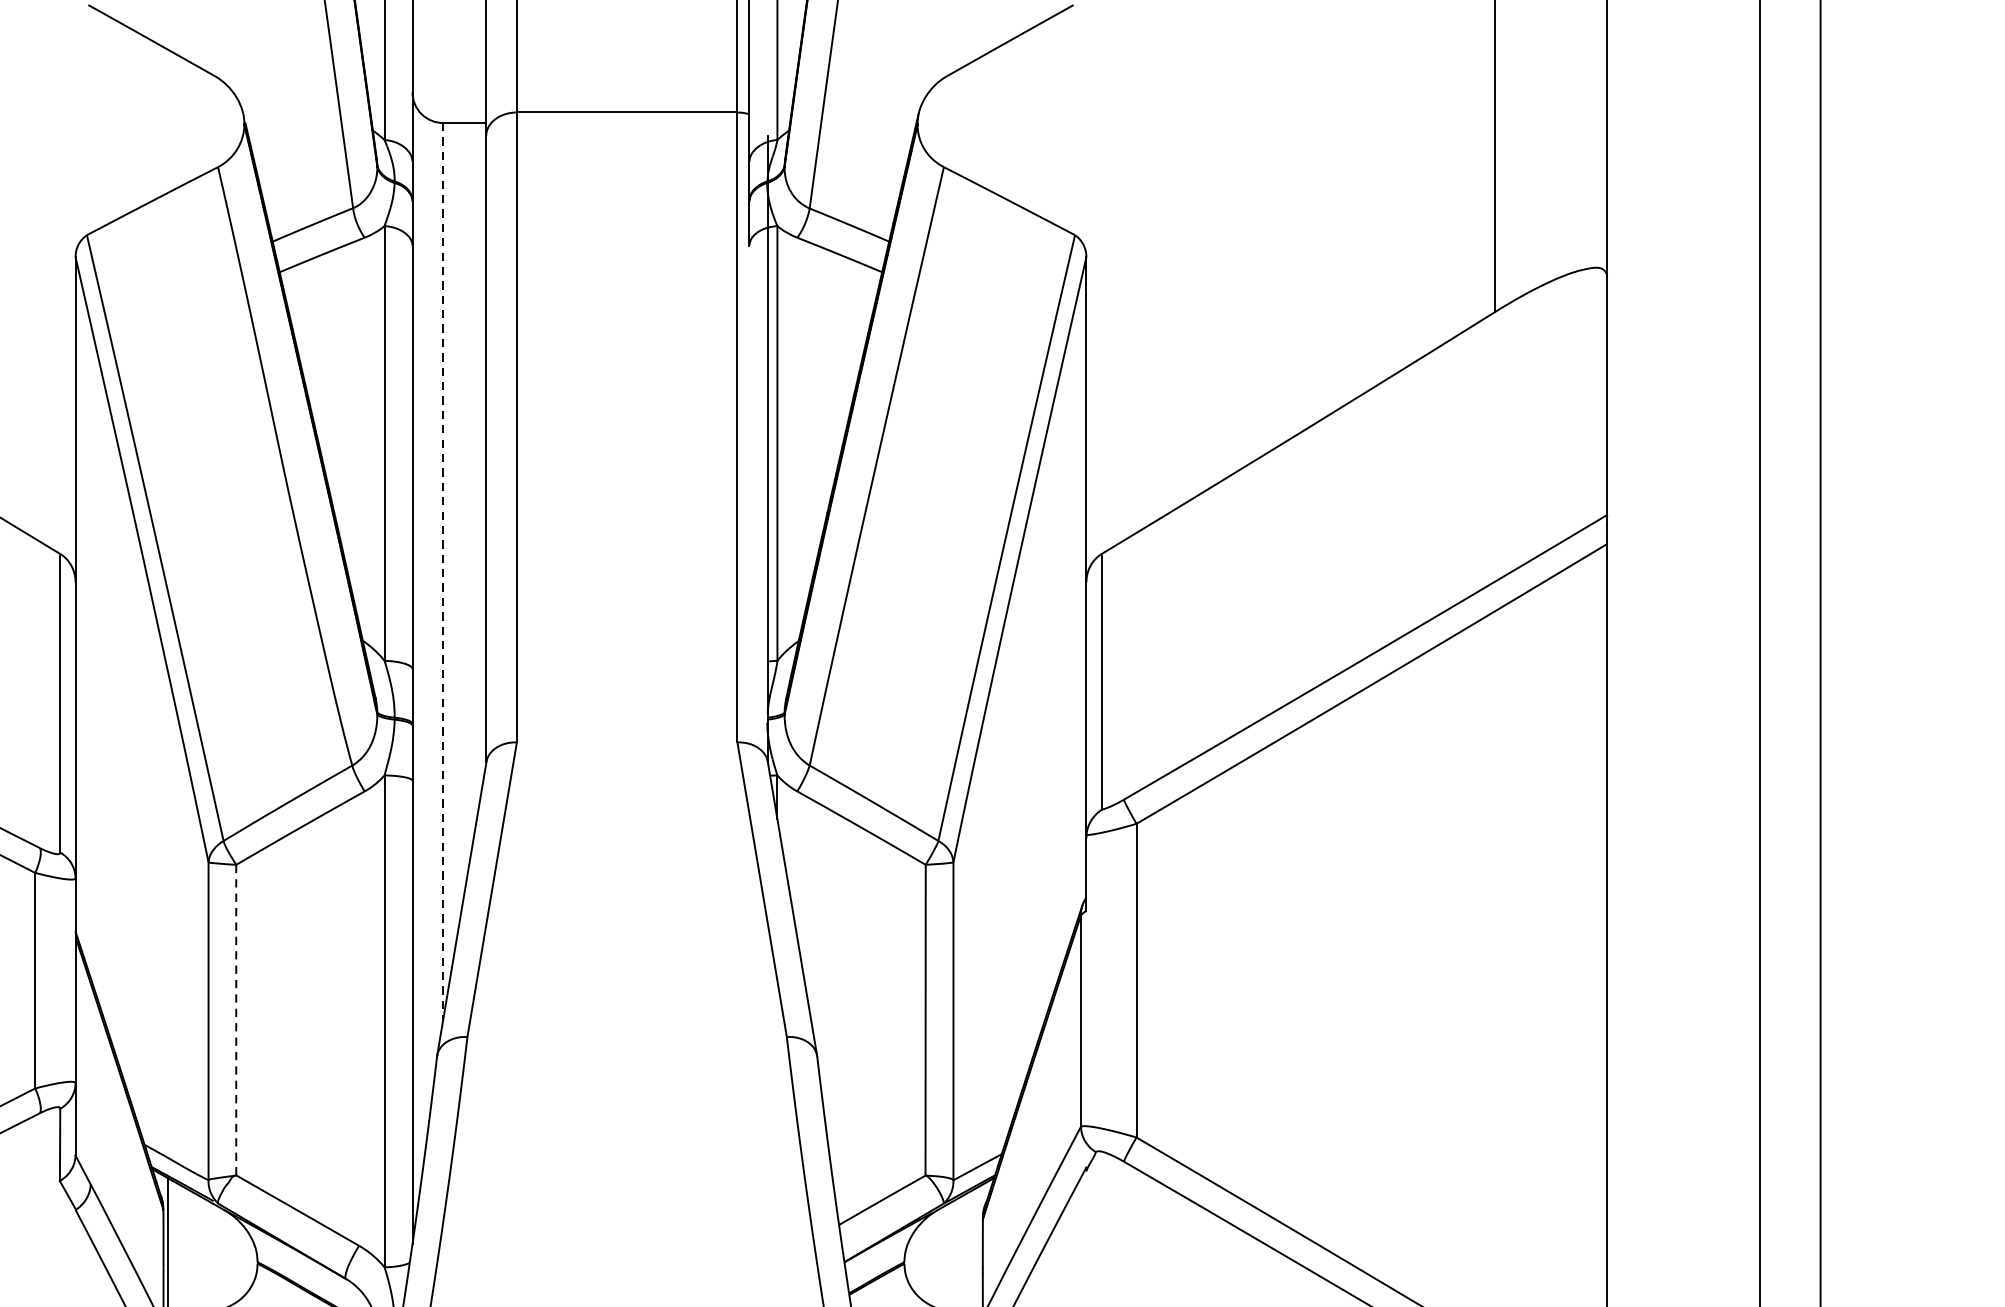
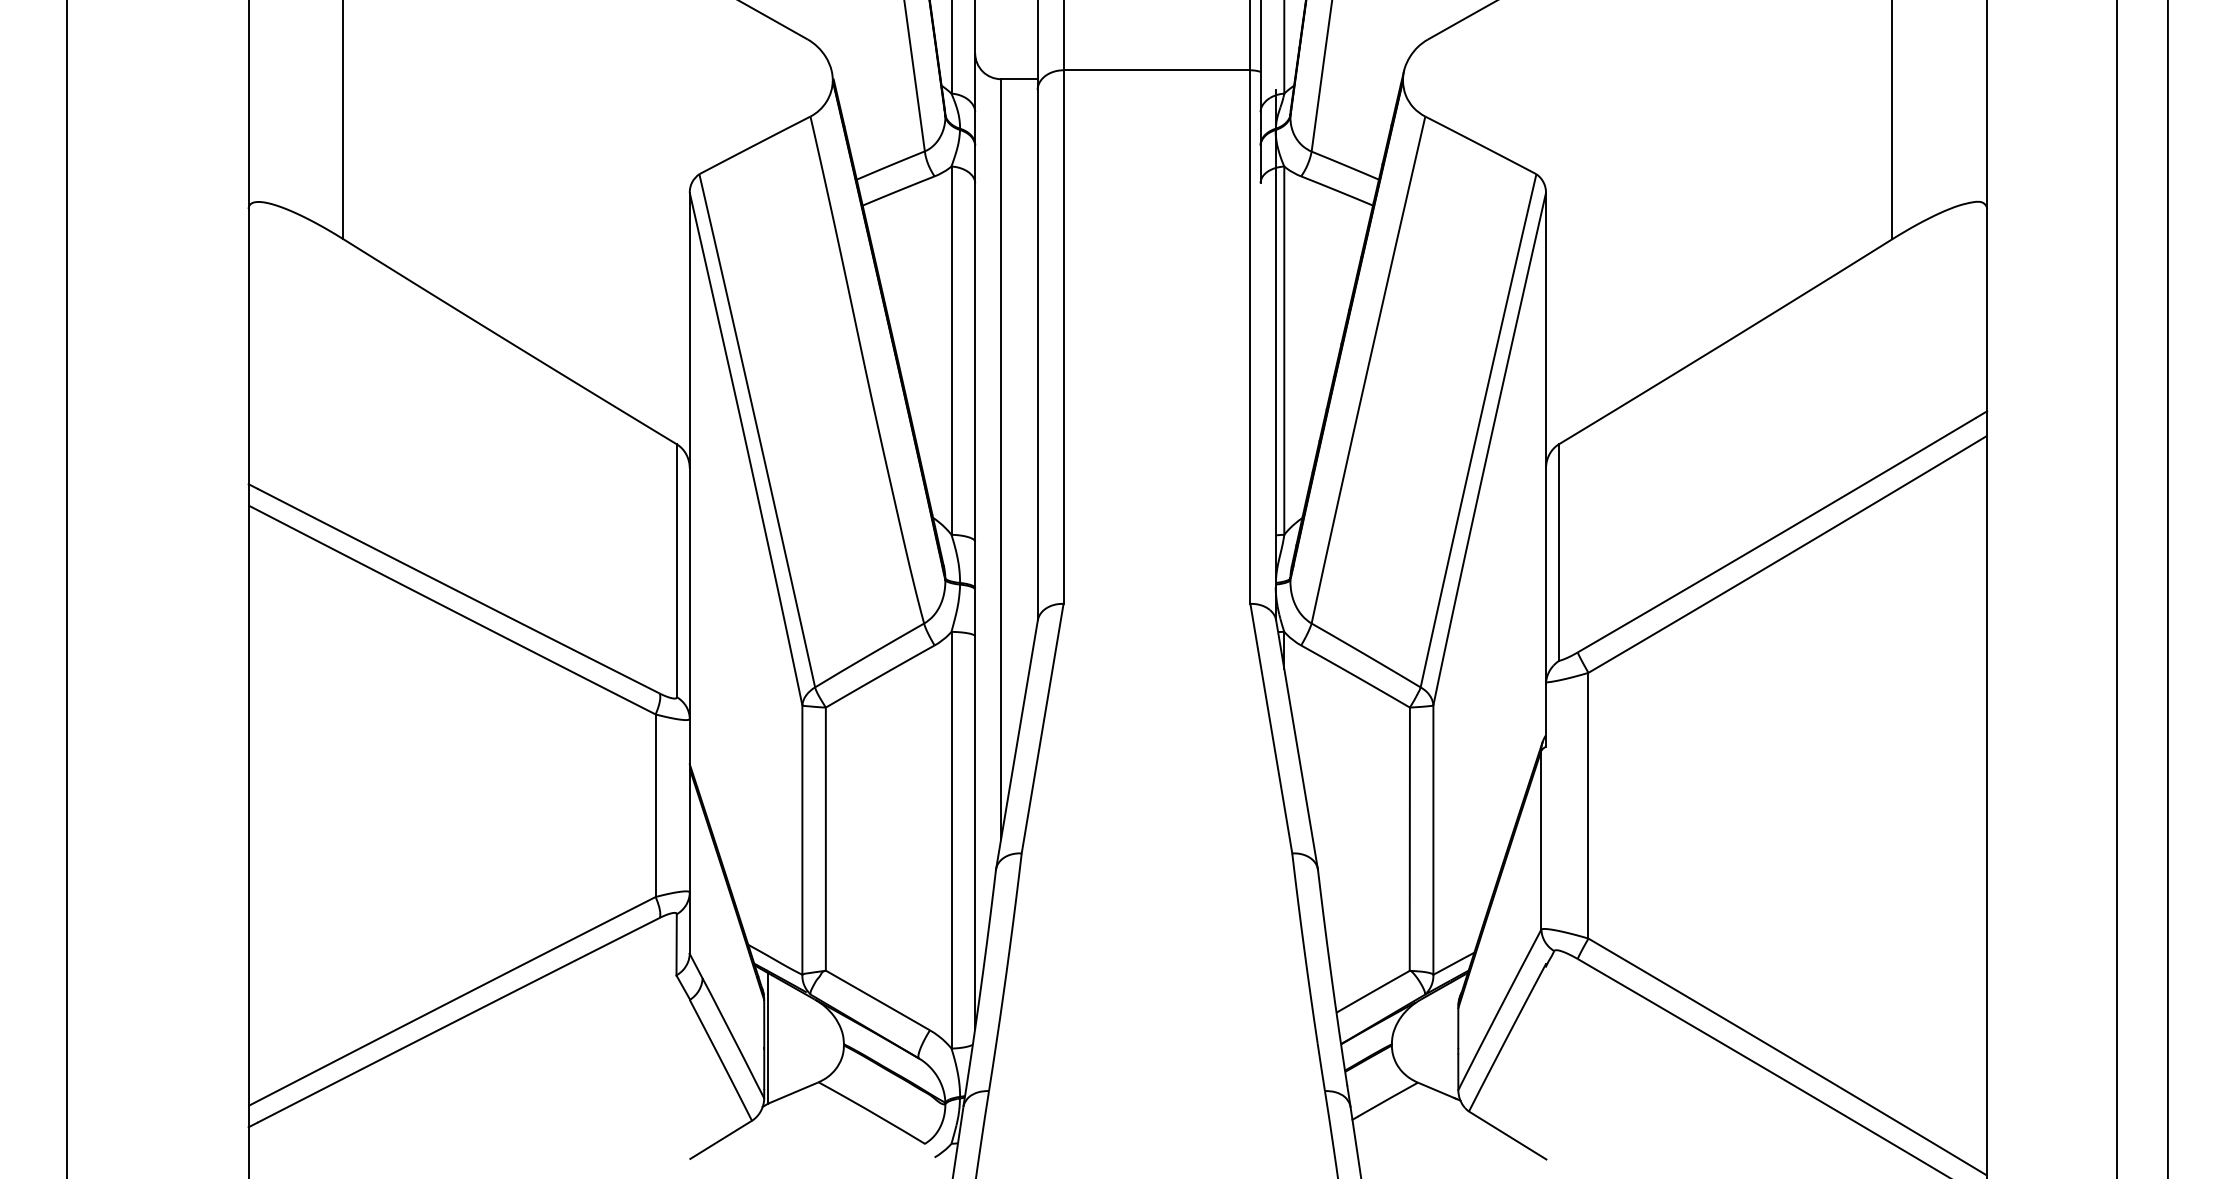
line: (443, 571) -> (1001, 459), dashed -> solid
line: (235, 1020) -> (825, 839), dashed -> solid

